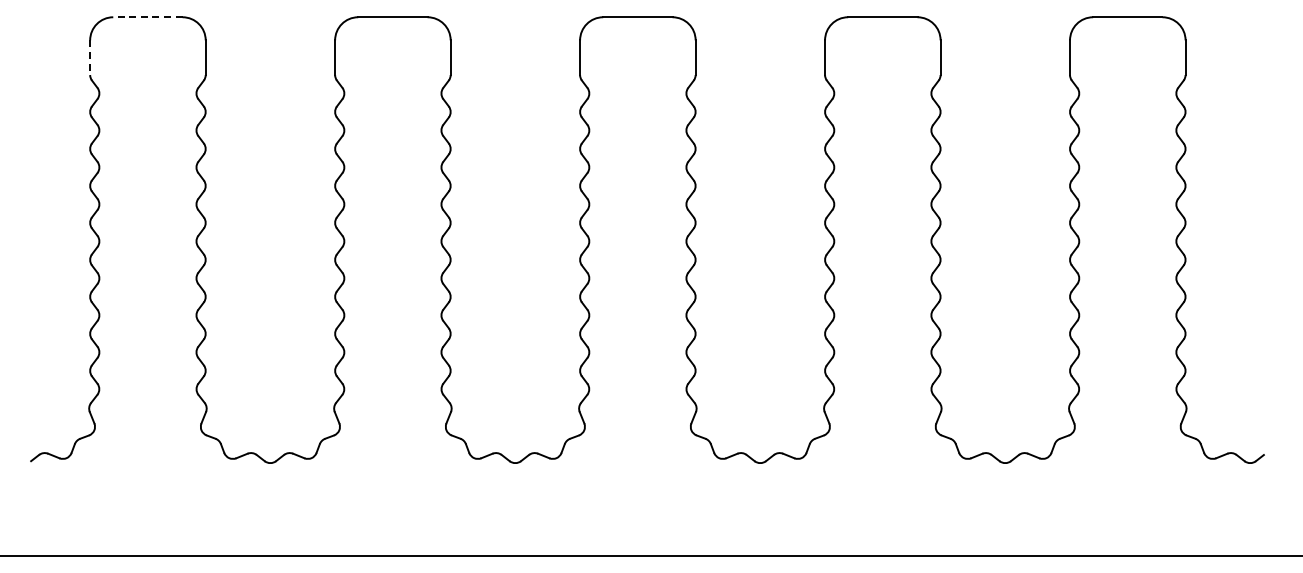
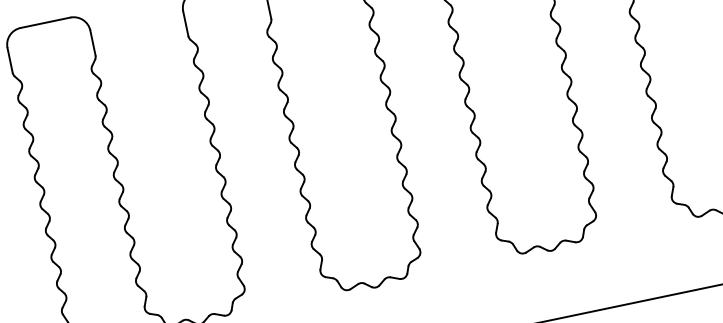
line: (147, 17) -> (45, 23), dashed -> solid
line: (90, 58) -> (10, 60), dashed -> solid

